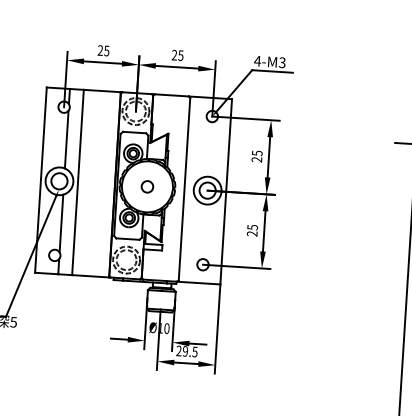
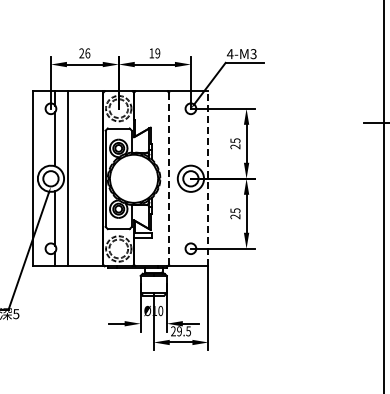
text: (106, 51) -> (87, 53), 25 -> 26
text: (177, 55) -> (154, 53), 25 -> 19
circle: (146, 186) -> (133, 178), removed
line: (185, 188) -> (169, 178), solid -> dashed
line: (226, 191) -> (208, 178), solid -> dashed

